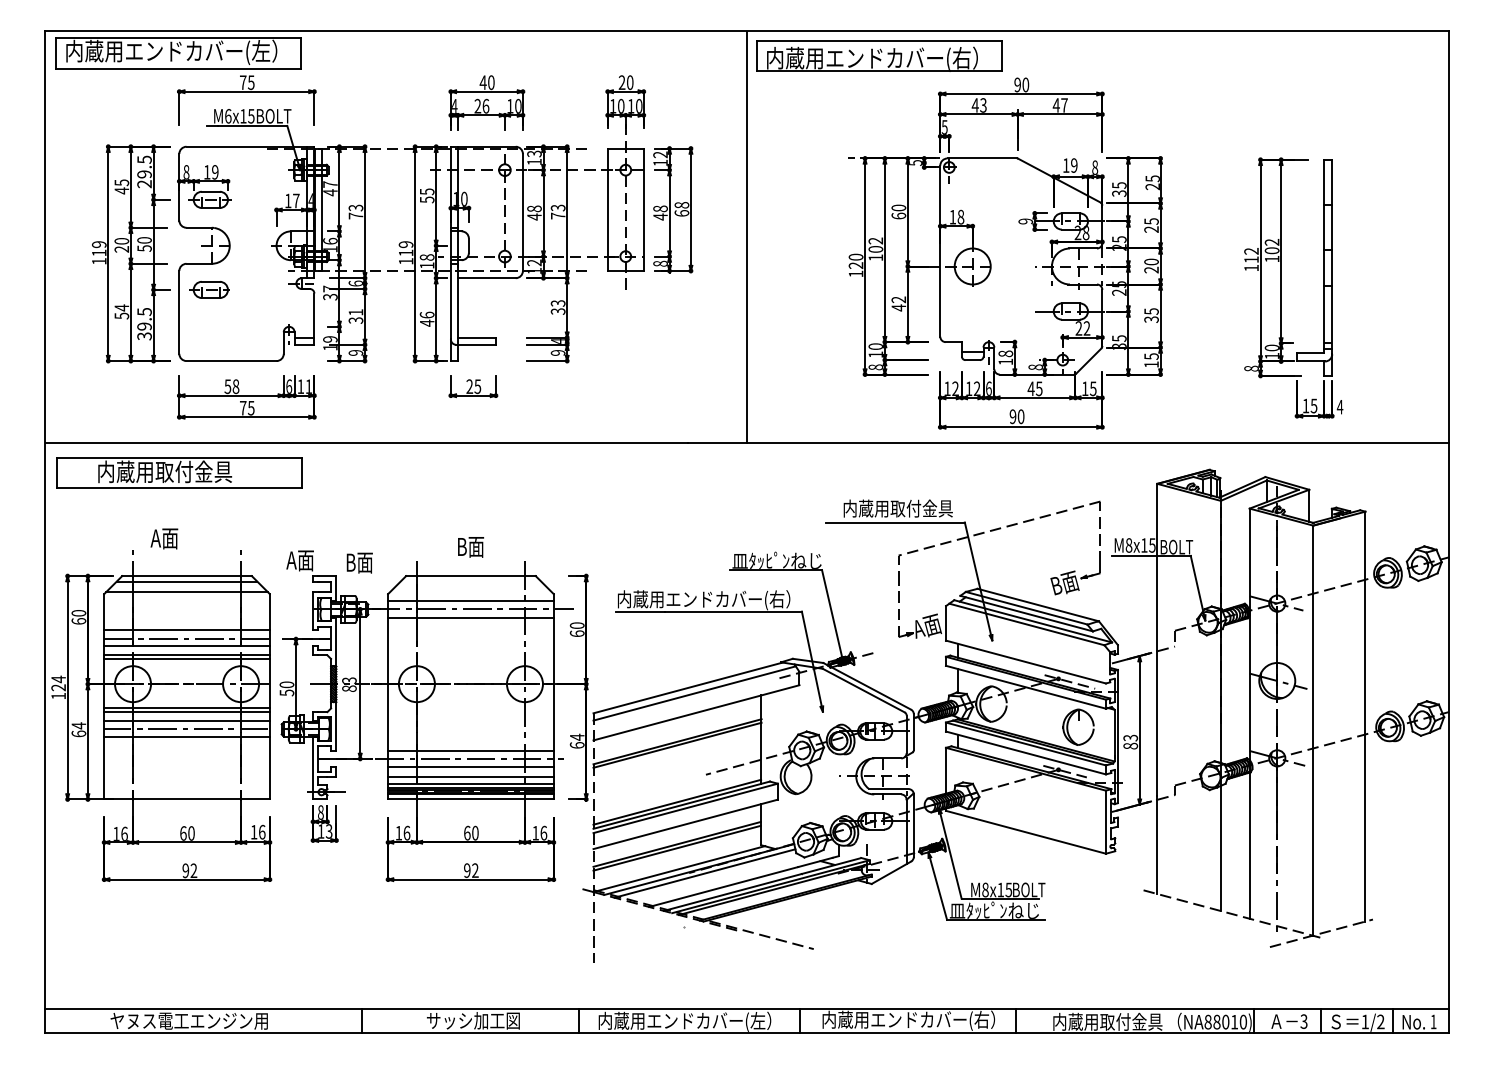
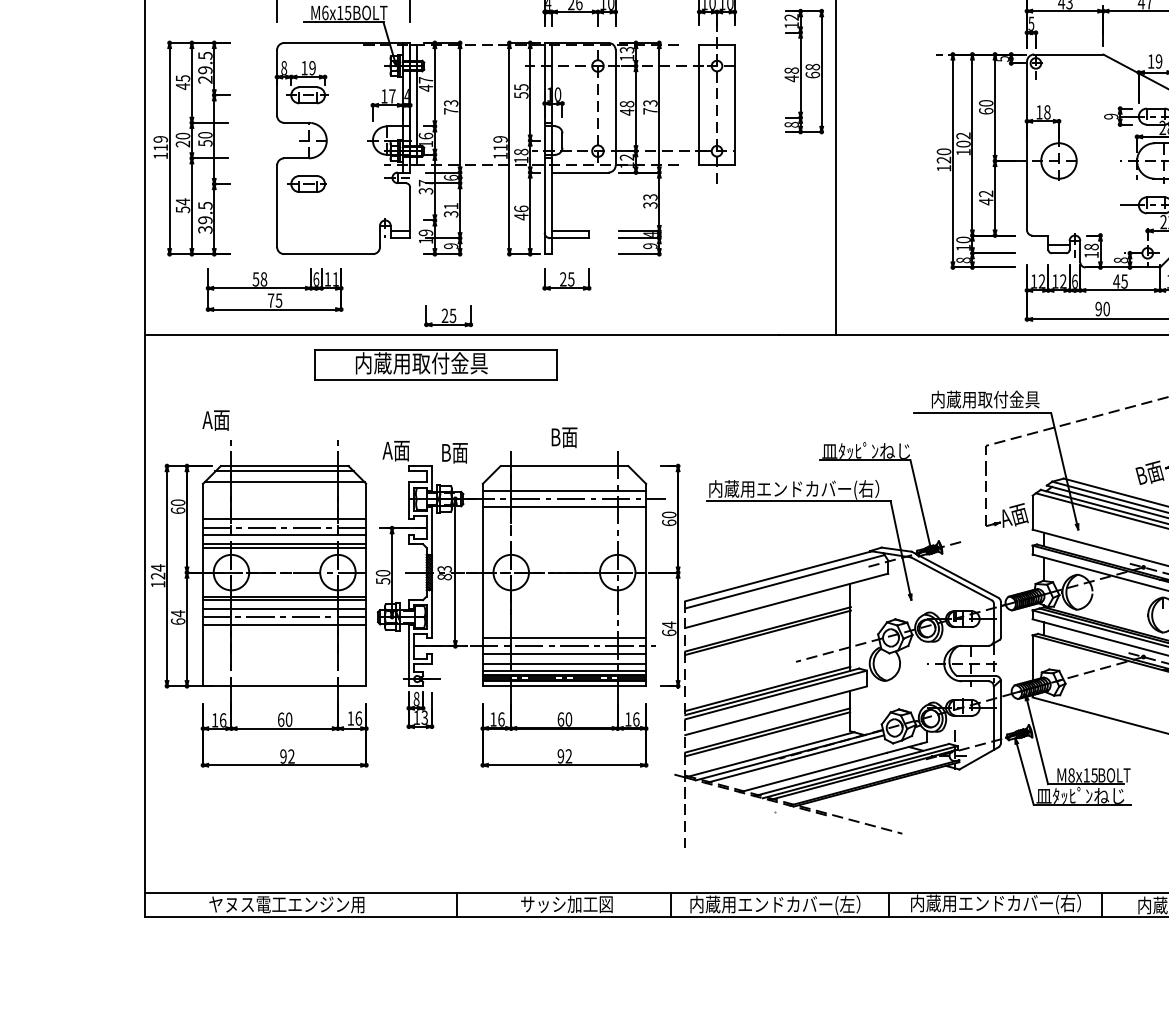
part: (673, 209) -> (804, 71), moved
part: (131, 253) -> (192, 148), moved
part: (246, 397) -> (274, 290), moved
part: (353, 423) -> (448, 315), added
part: (179, 472) -> (435, 364), moved
text: (164, 538) -> (216, 420), moved

